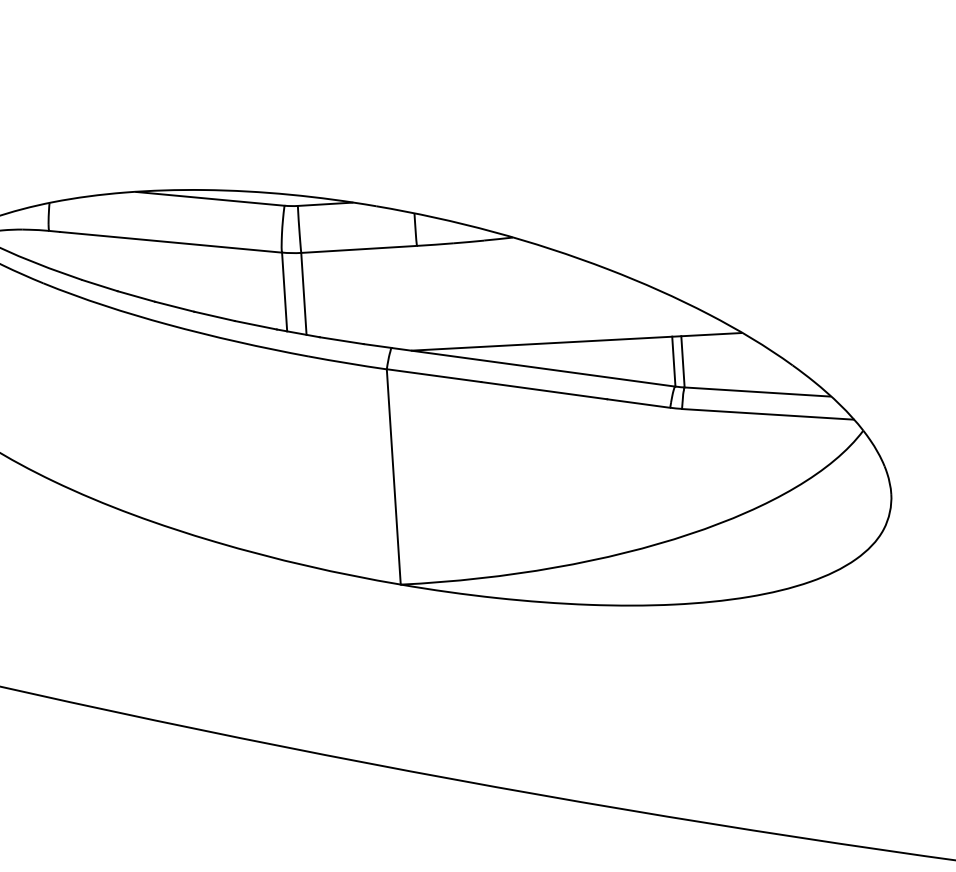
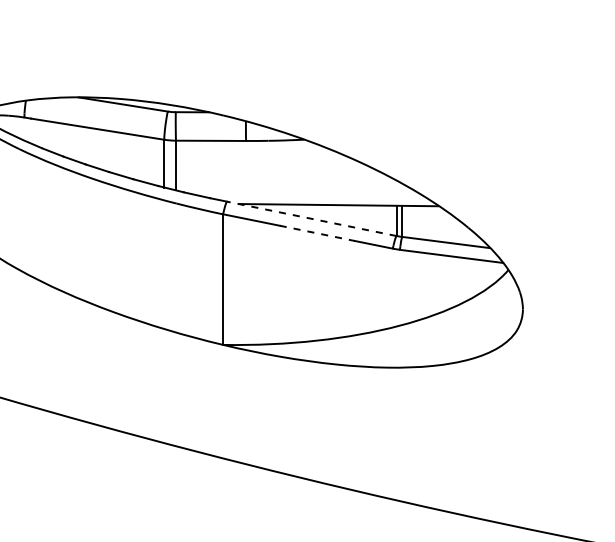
line: (532, 366) -> (311, 218), solid -> dashed
line: (544, 390) -> (317, 233), solid -> dashed

